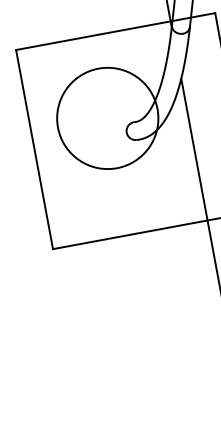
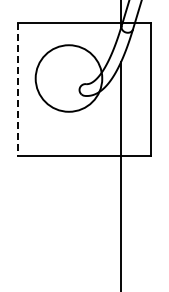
line: (33, 149) -> (17, 89), solid -> dashed

